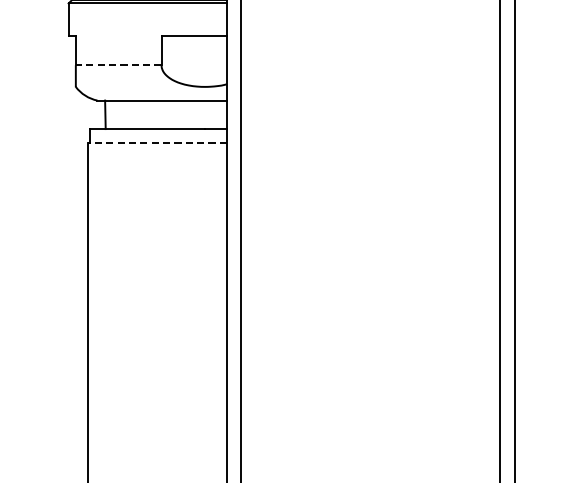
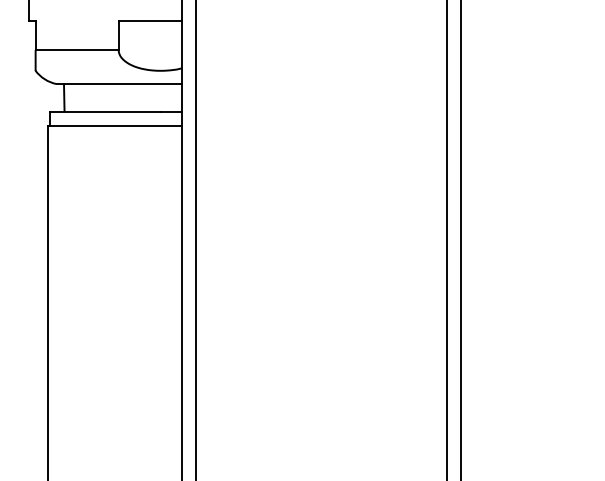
line: (119, 64) -> (77, 49), dashed -> solid
line: (157, 143) -> (114, 125), dashed -> solid

